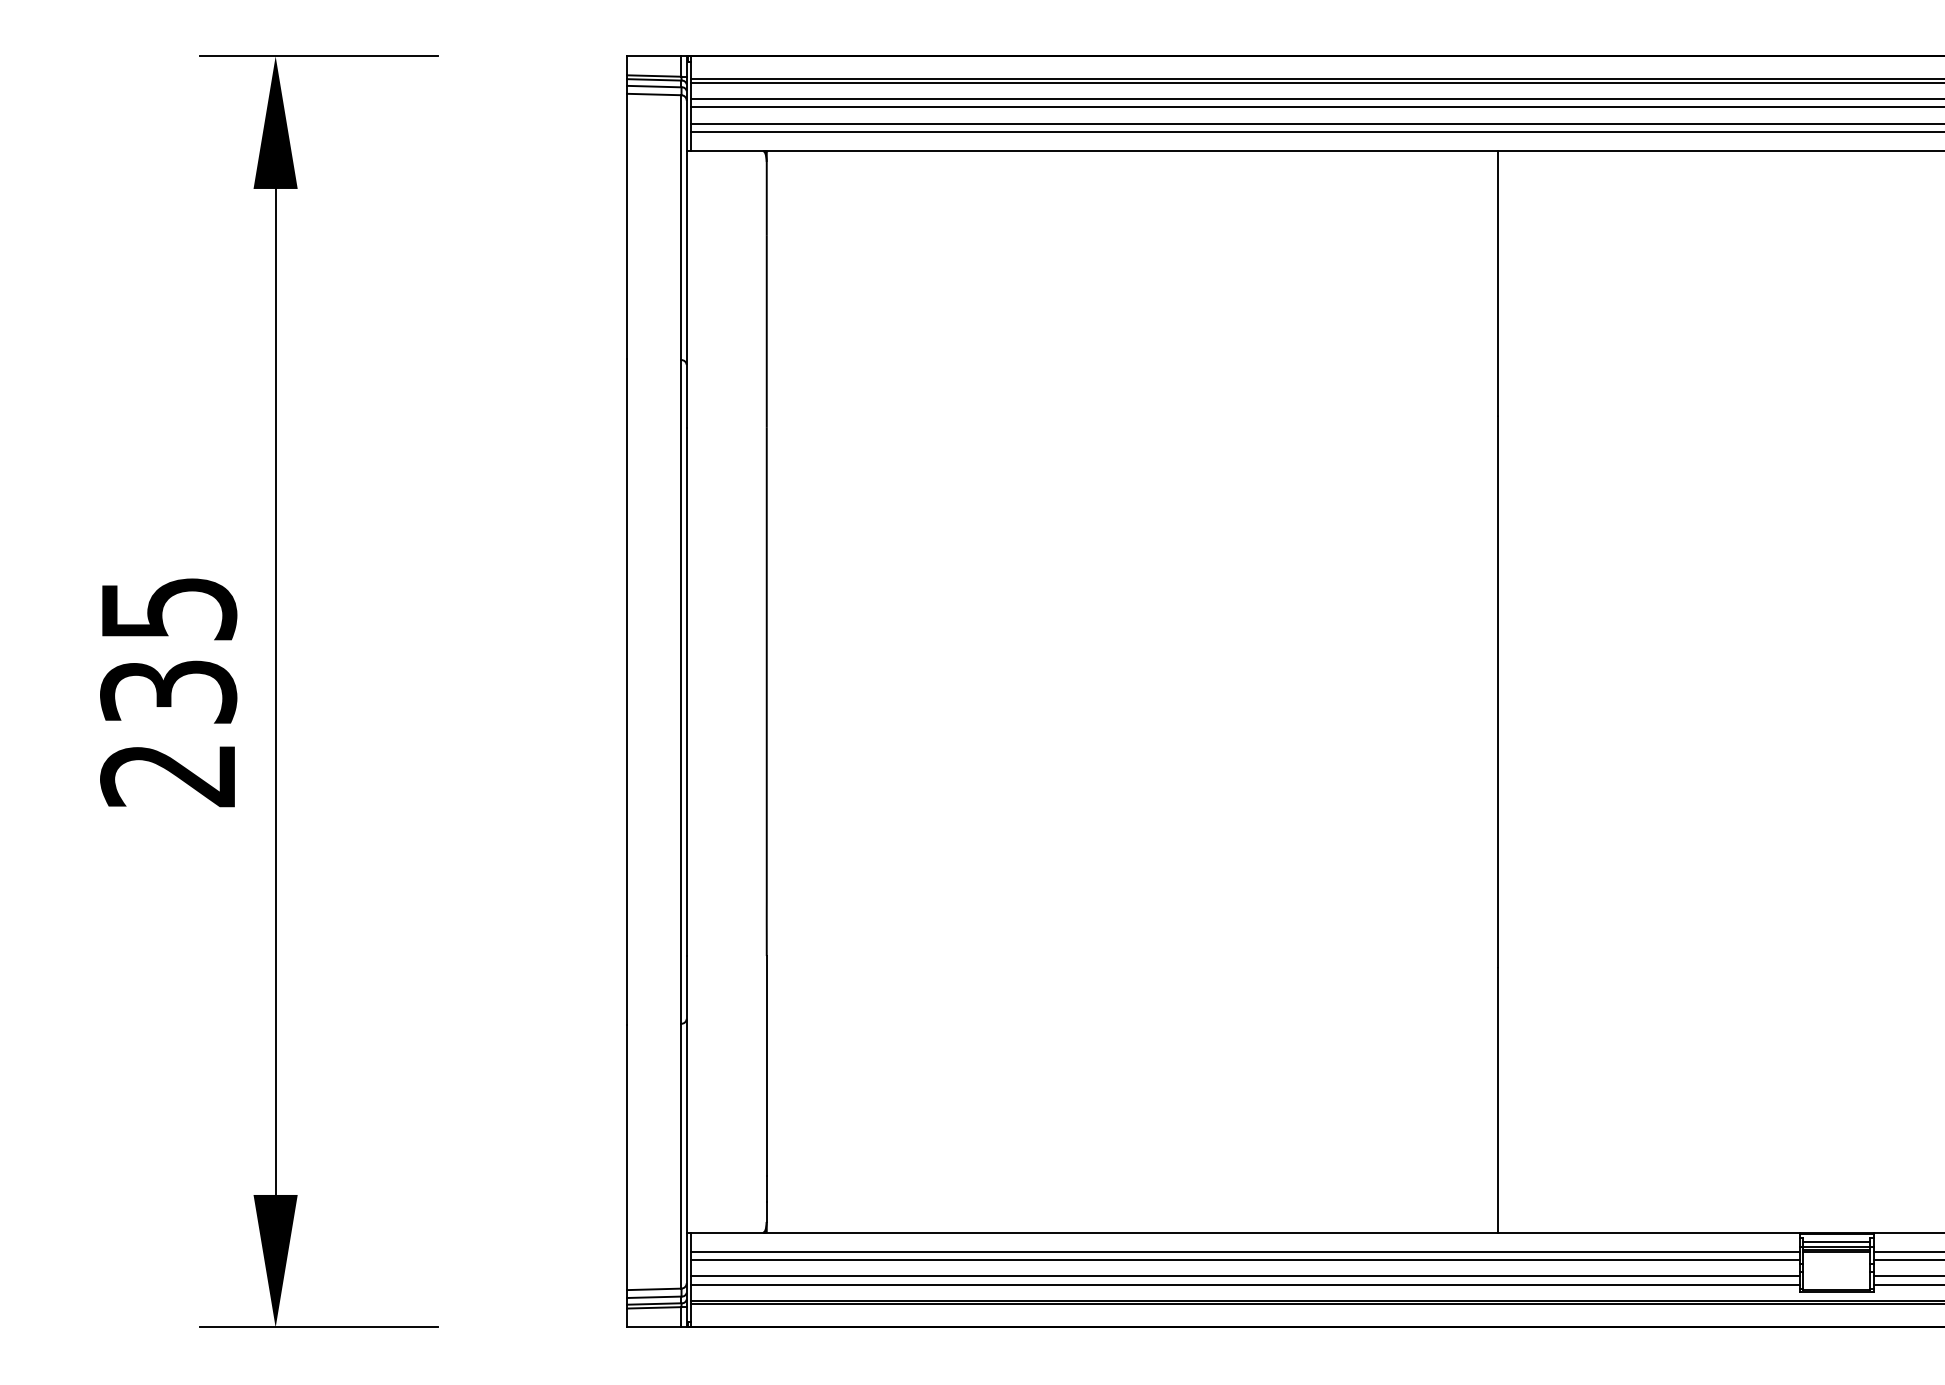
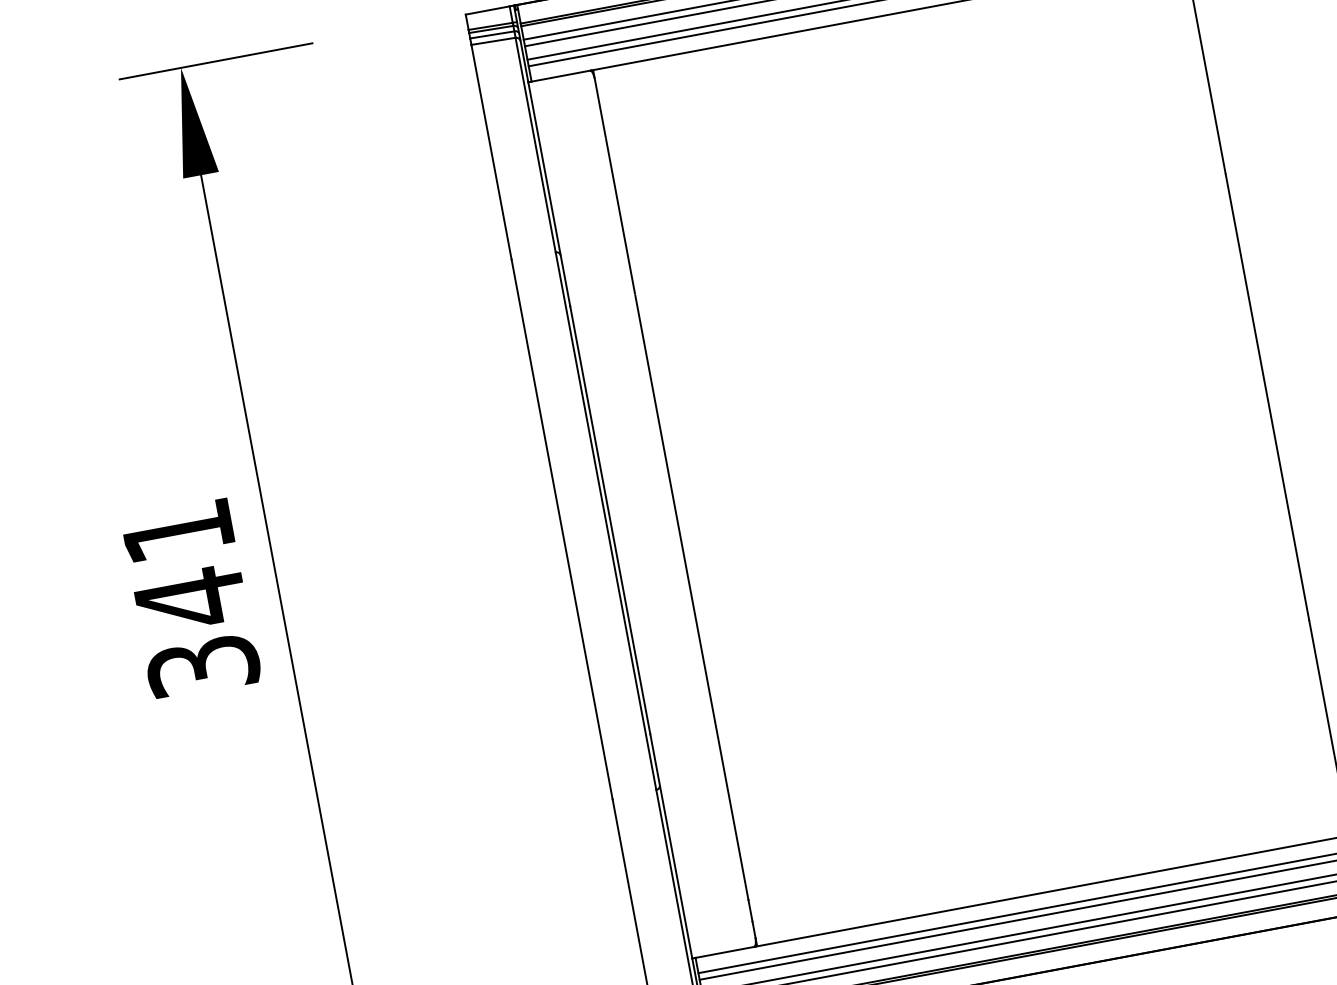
text: (168, 692) -> (190, 599), 235 -> 341

